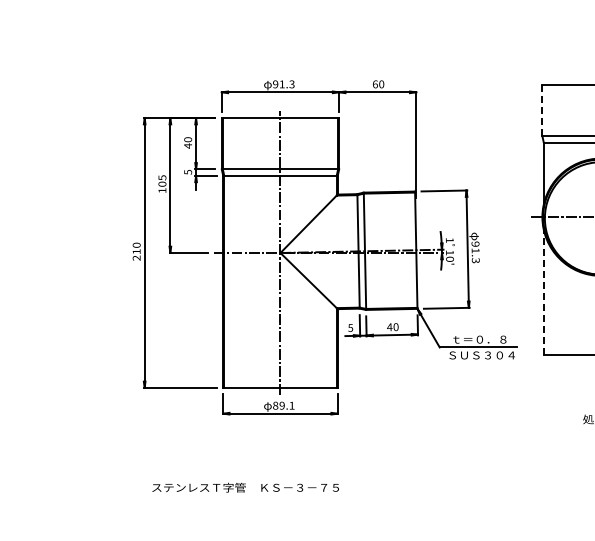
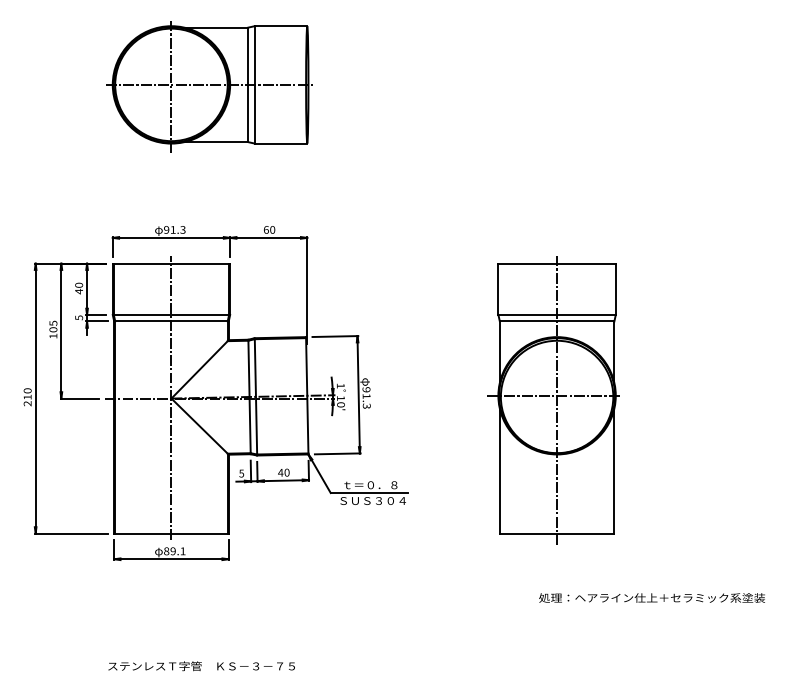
line: (542, 110) -> (498, 289), dashed -> solid
part: (324, 247) -> (215, 393), moved
line: (543, 291) -> (499, 470), dashed -> solid

